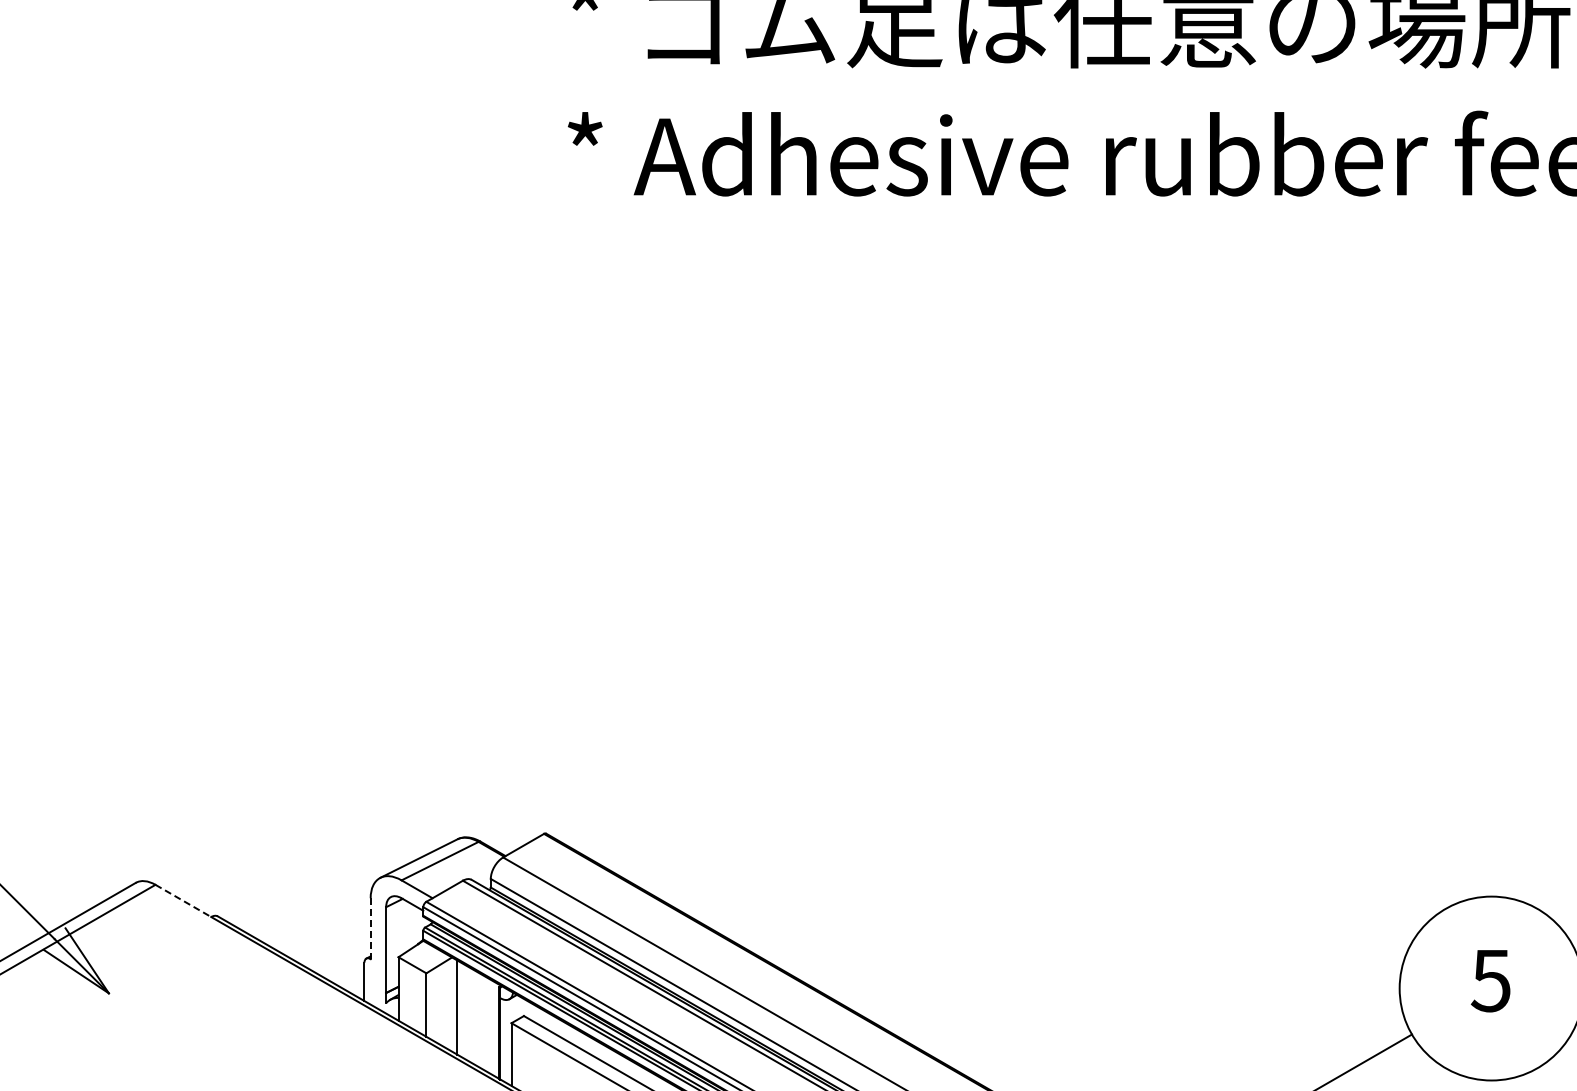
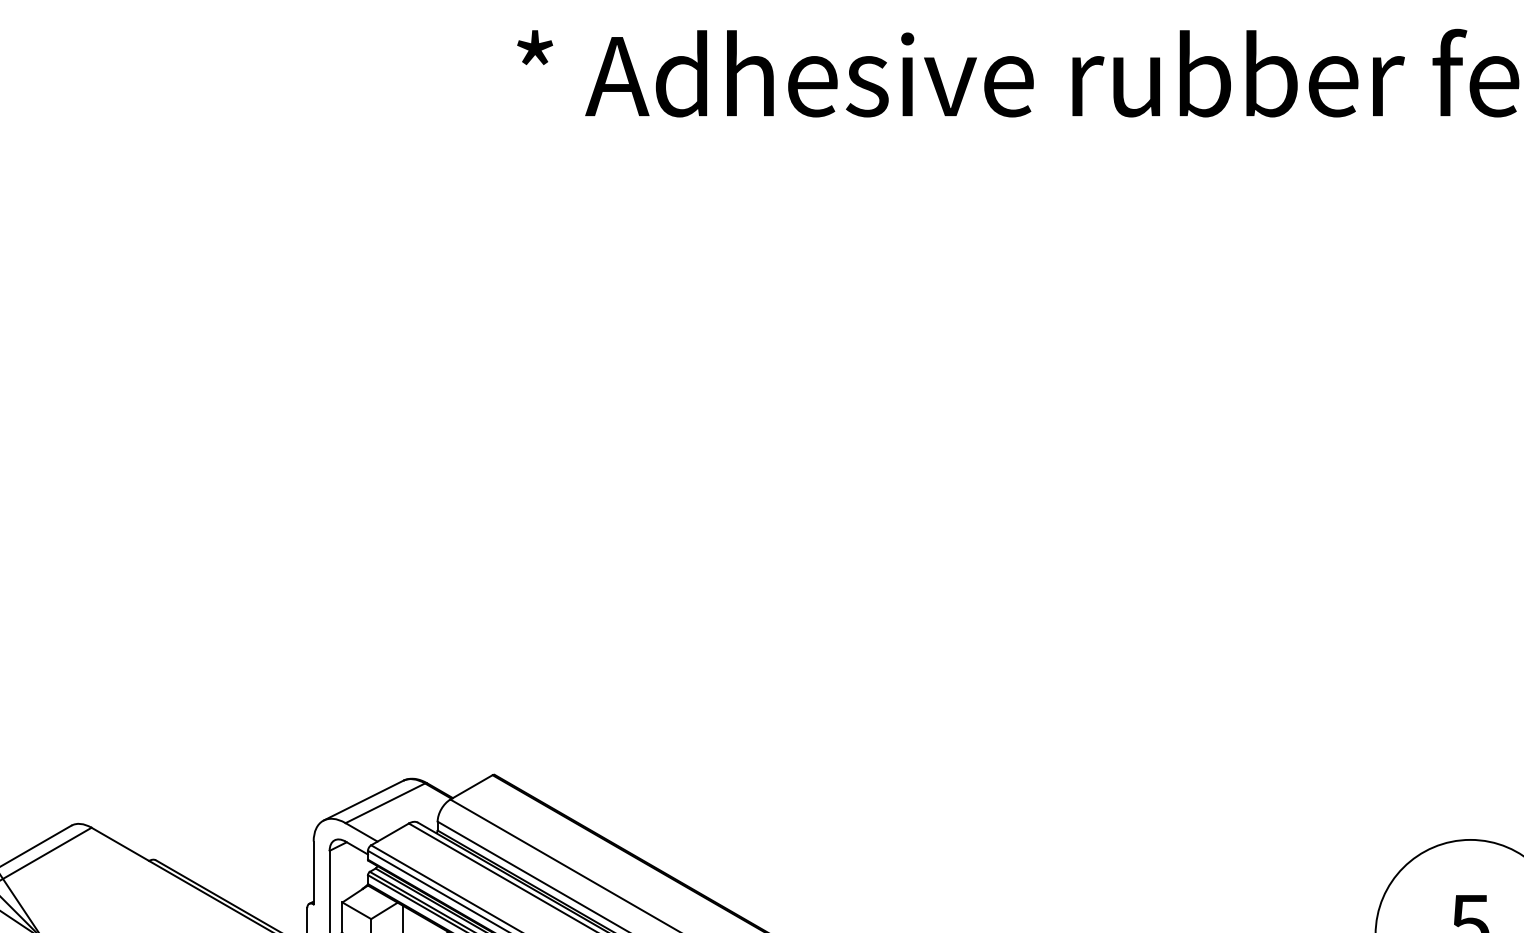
line: (183, 901) -> (120, 844), dashed -> solid
line: (370, 929) -> (313, 873), dashed -> solid

